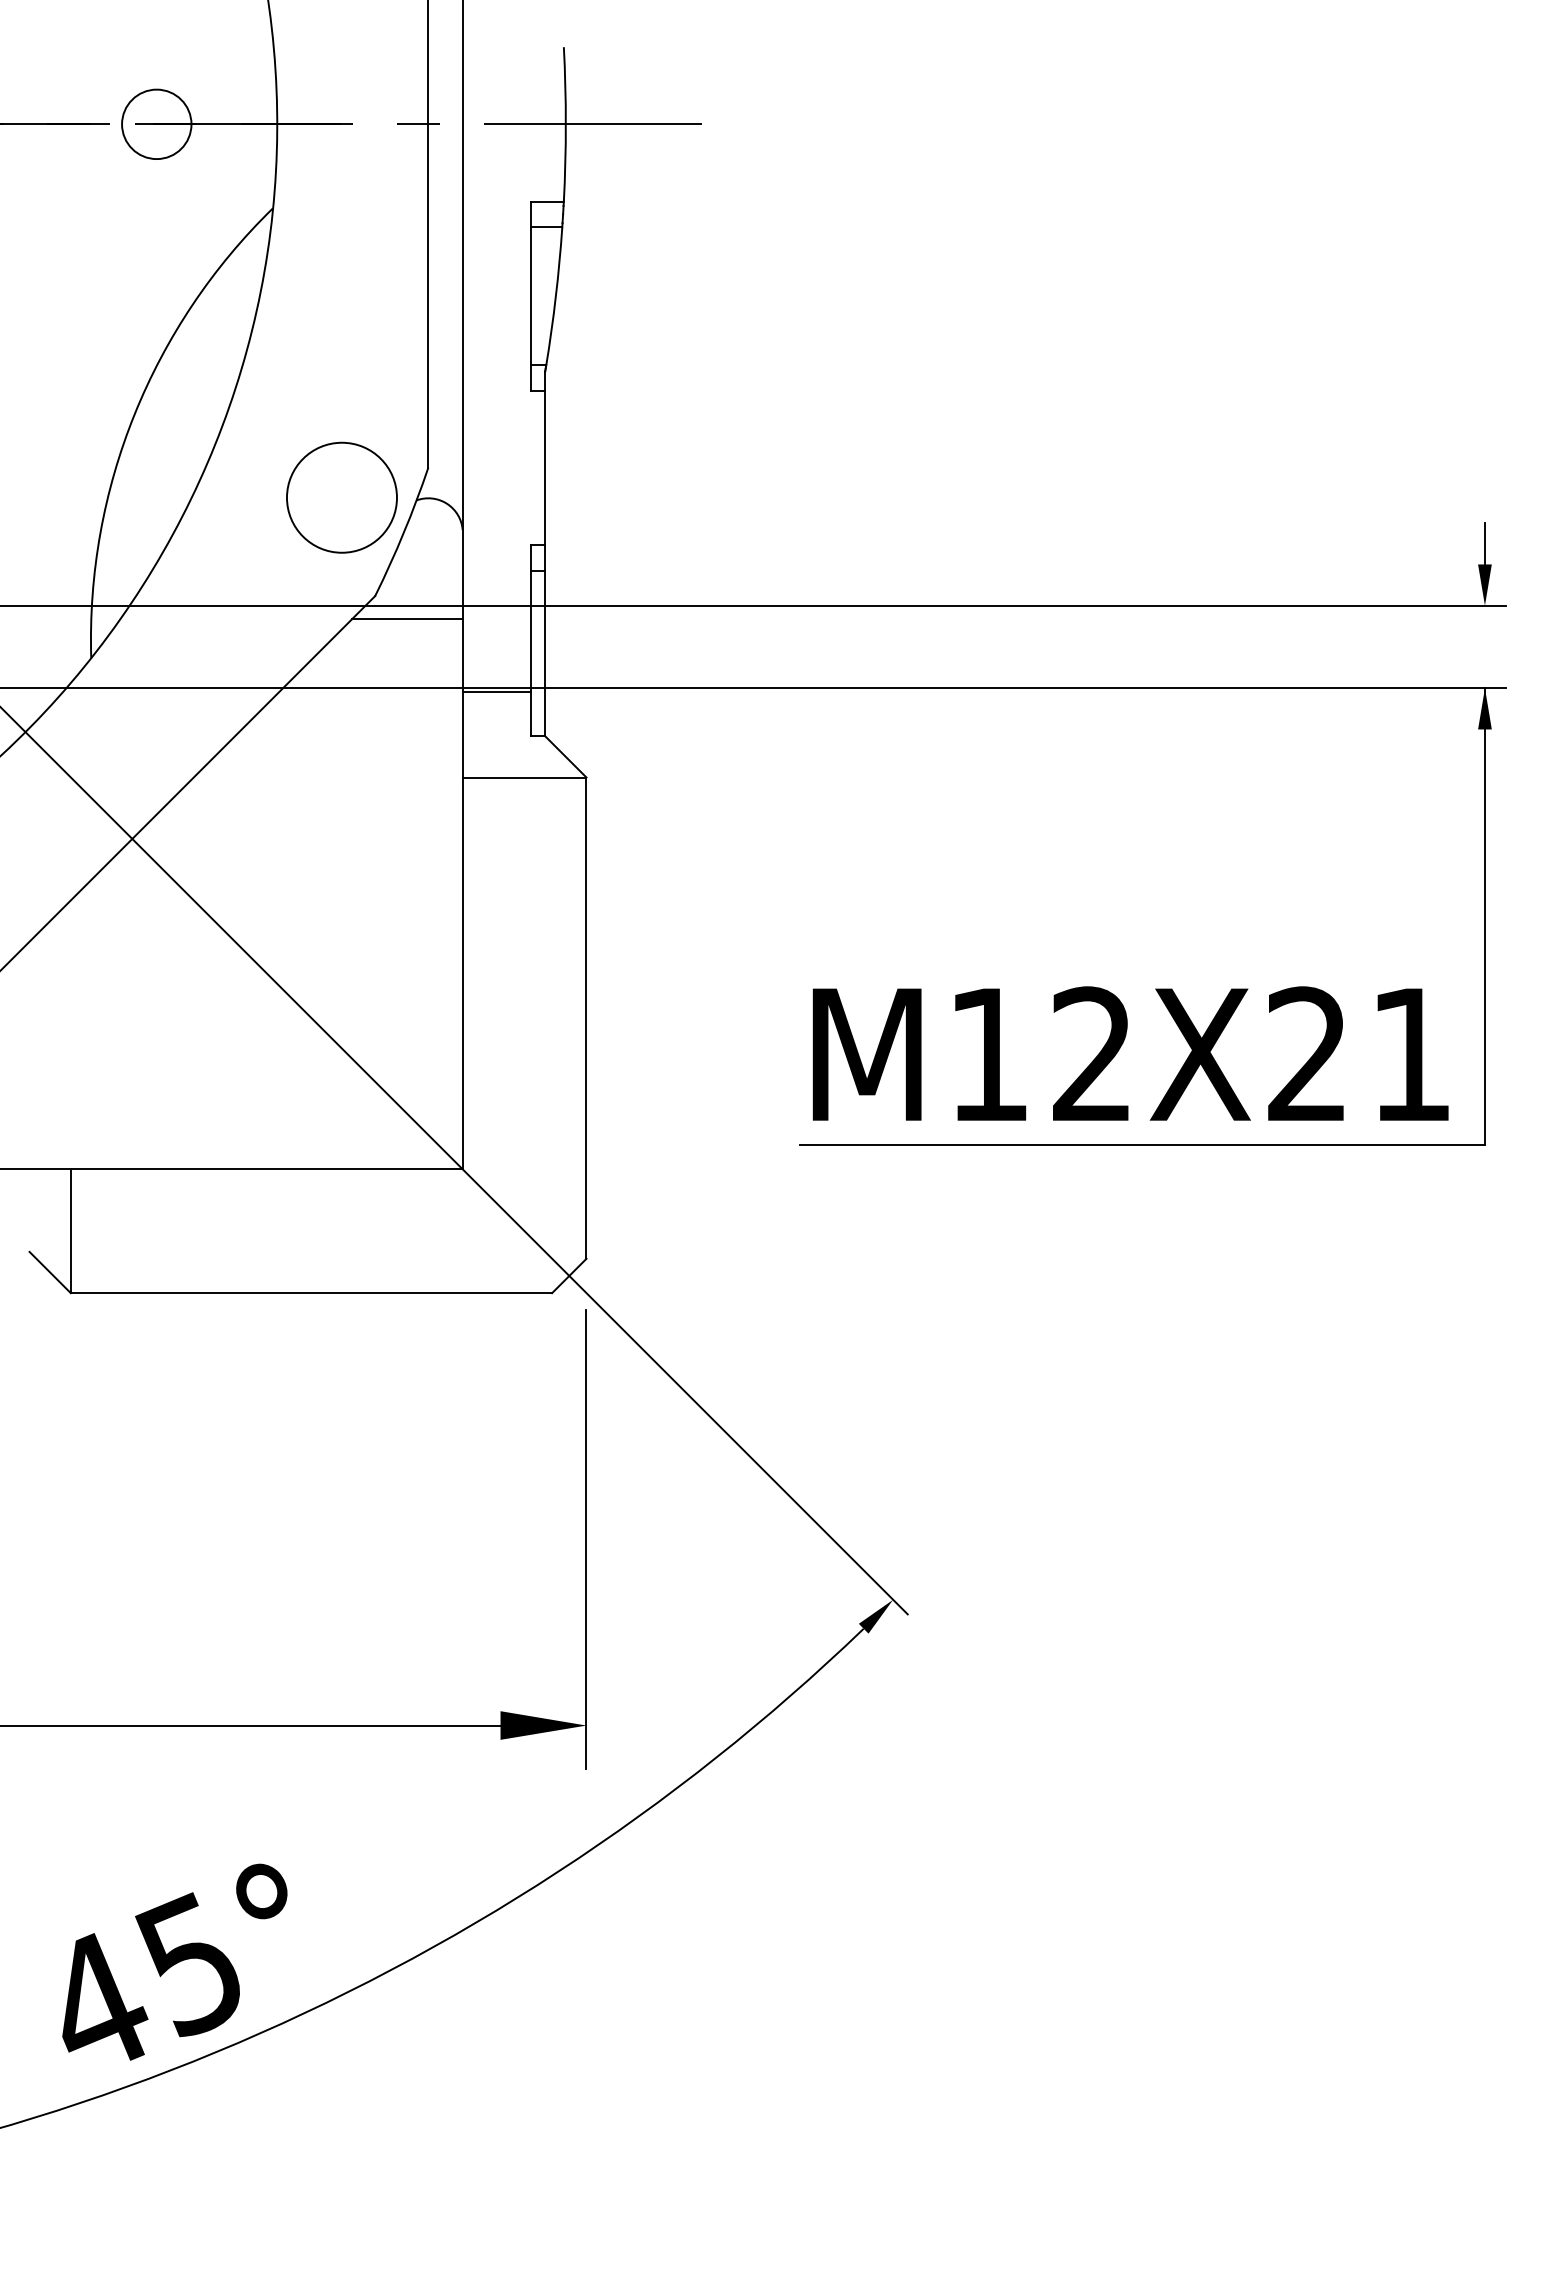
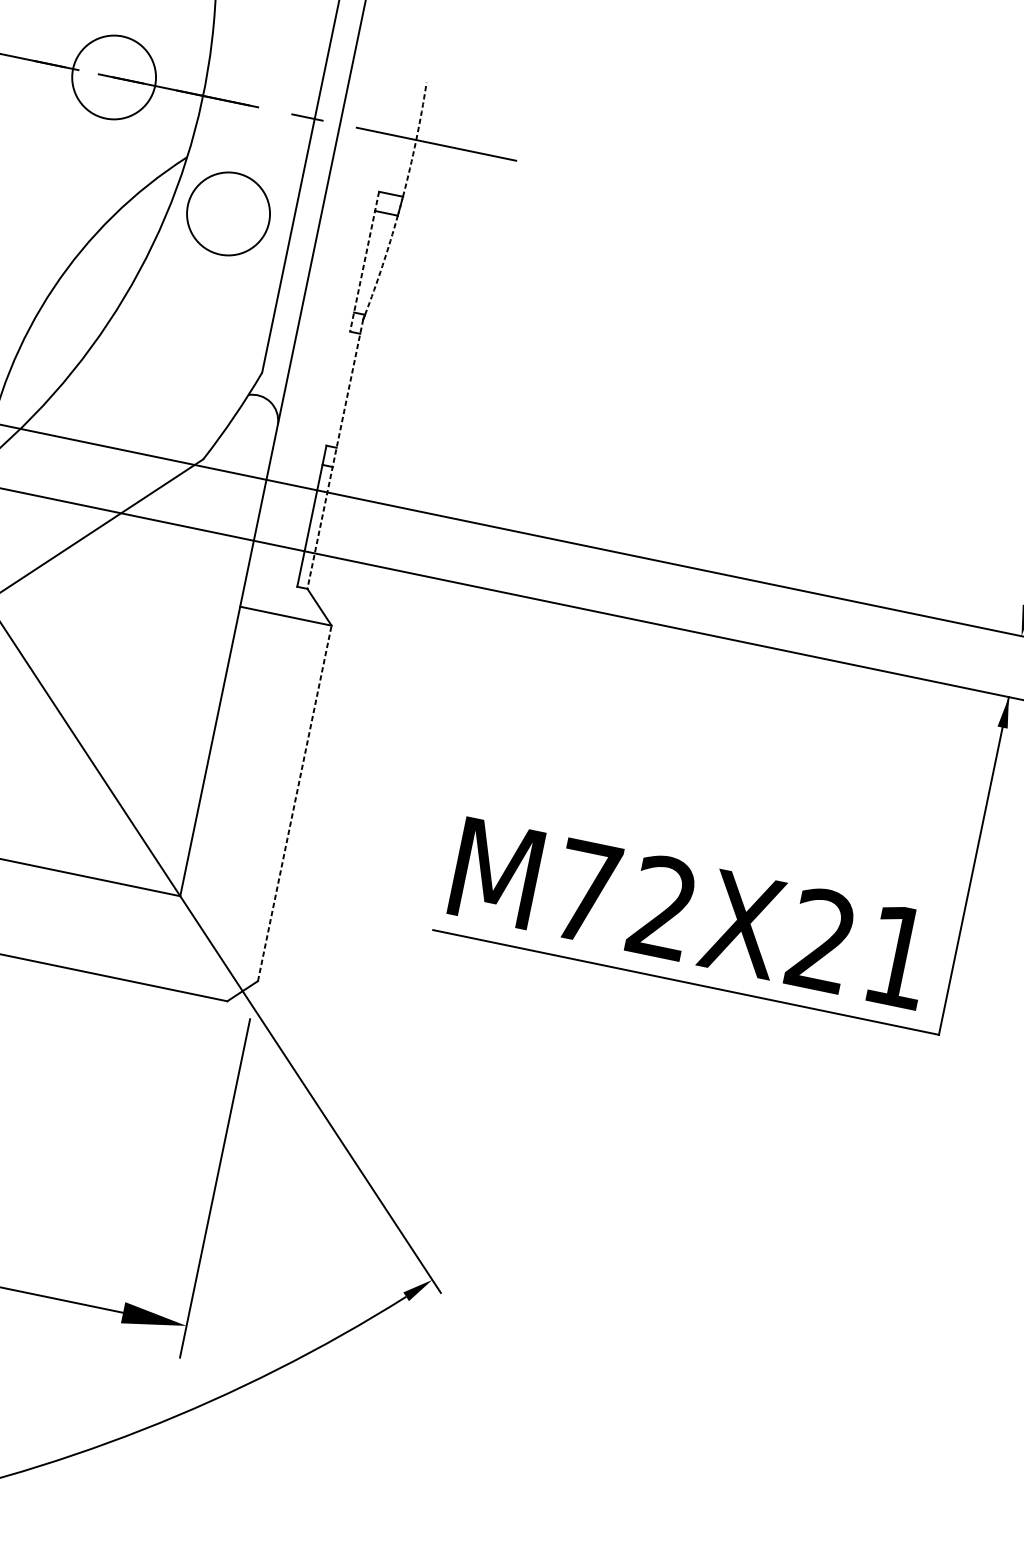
circle: (156, 124) -> (113, 77), size x1.6
arc: (565, 124) -> (416, 140), solid -> dashed
line: (531, 296) -> (364, 261), solid -> dashed
arc: (555, 296) -> (382, 265), solid -> dashed
circle: (341, 497) -> (228, 213), moved
line: (545, 554) -> (335, 454), solid -> dashed
line: (406, 619) -> (222, 481), removed
line: (496, 691) -> (278, 548), removed
line: (586, 1018) -> (294, 803), solid -> dashed
text: (988, 1054) -> (586, 891), M12X21 -> M72X21

